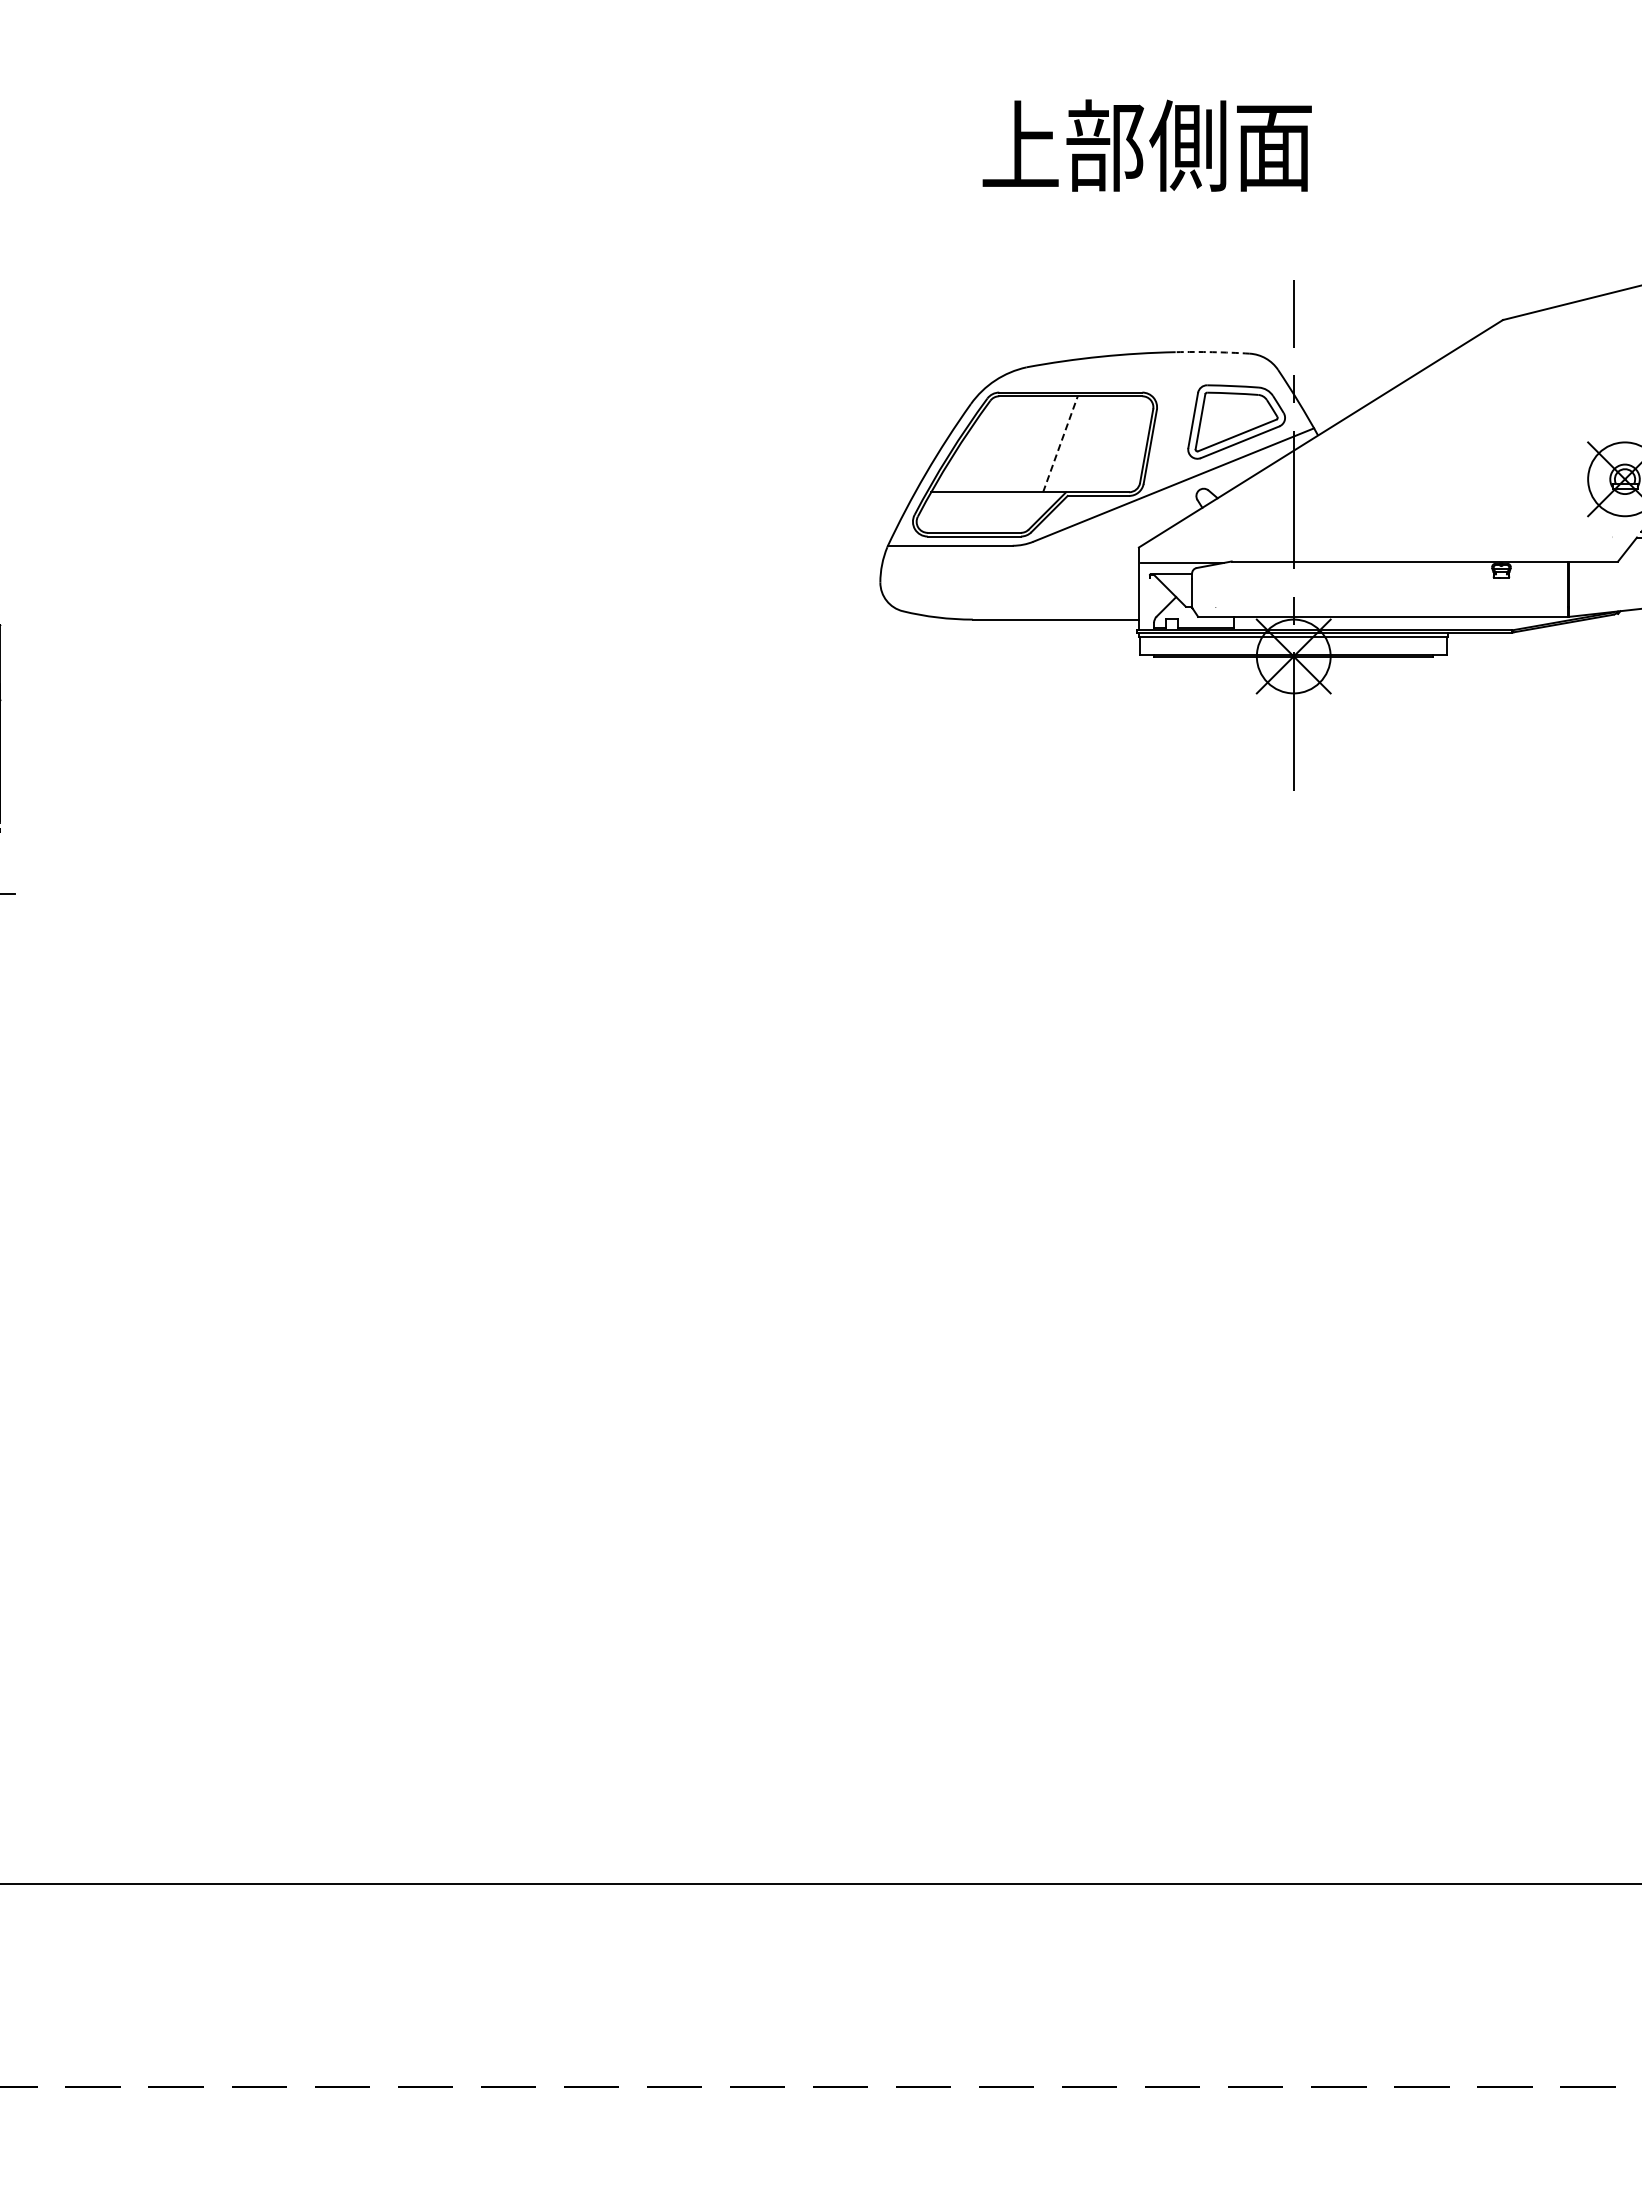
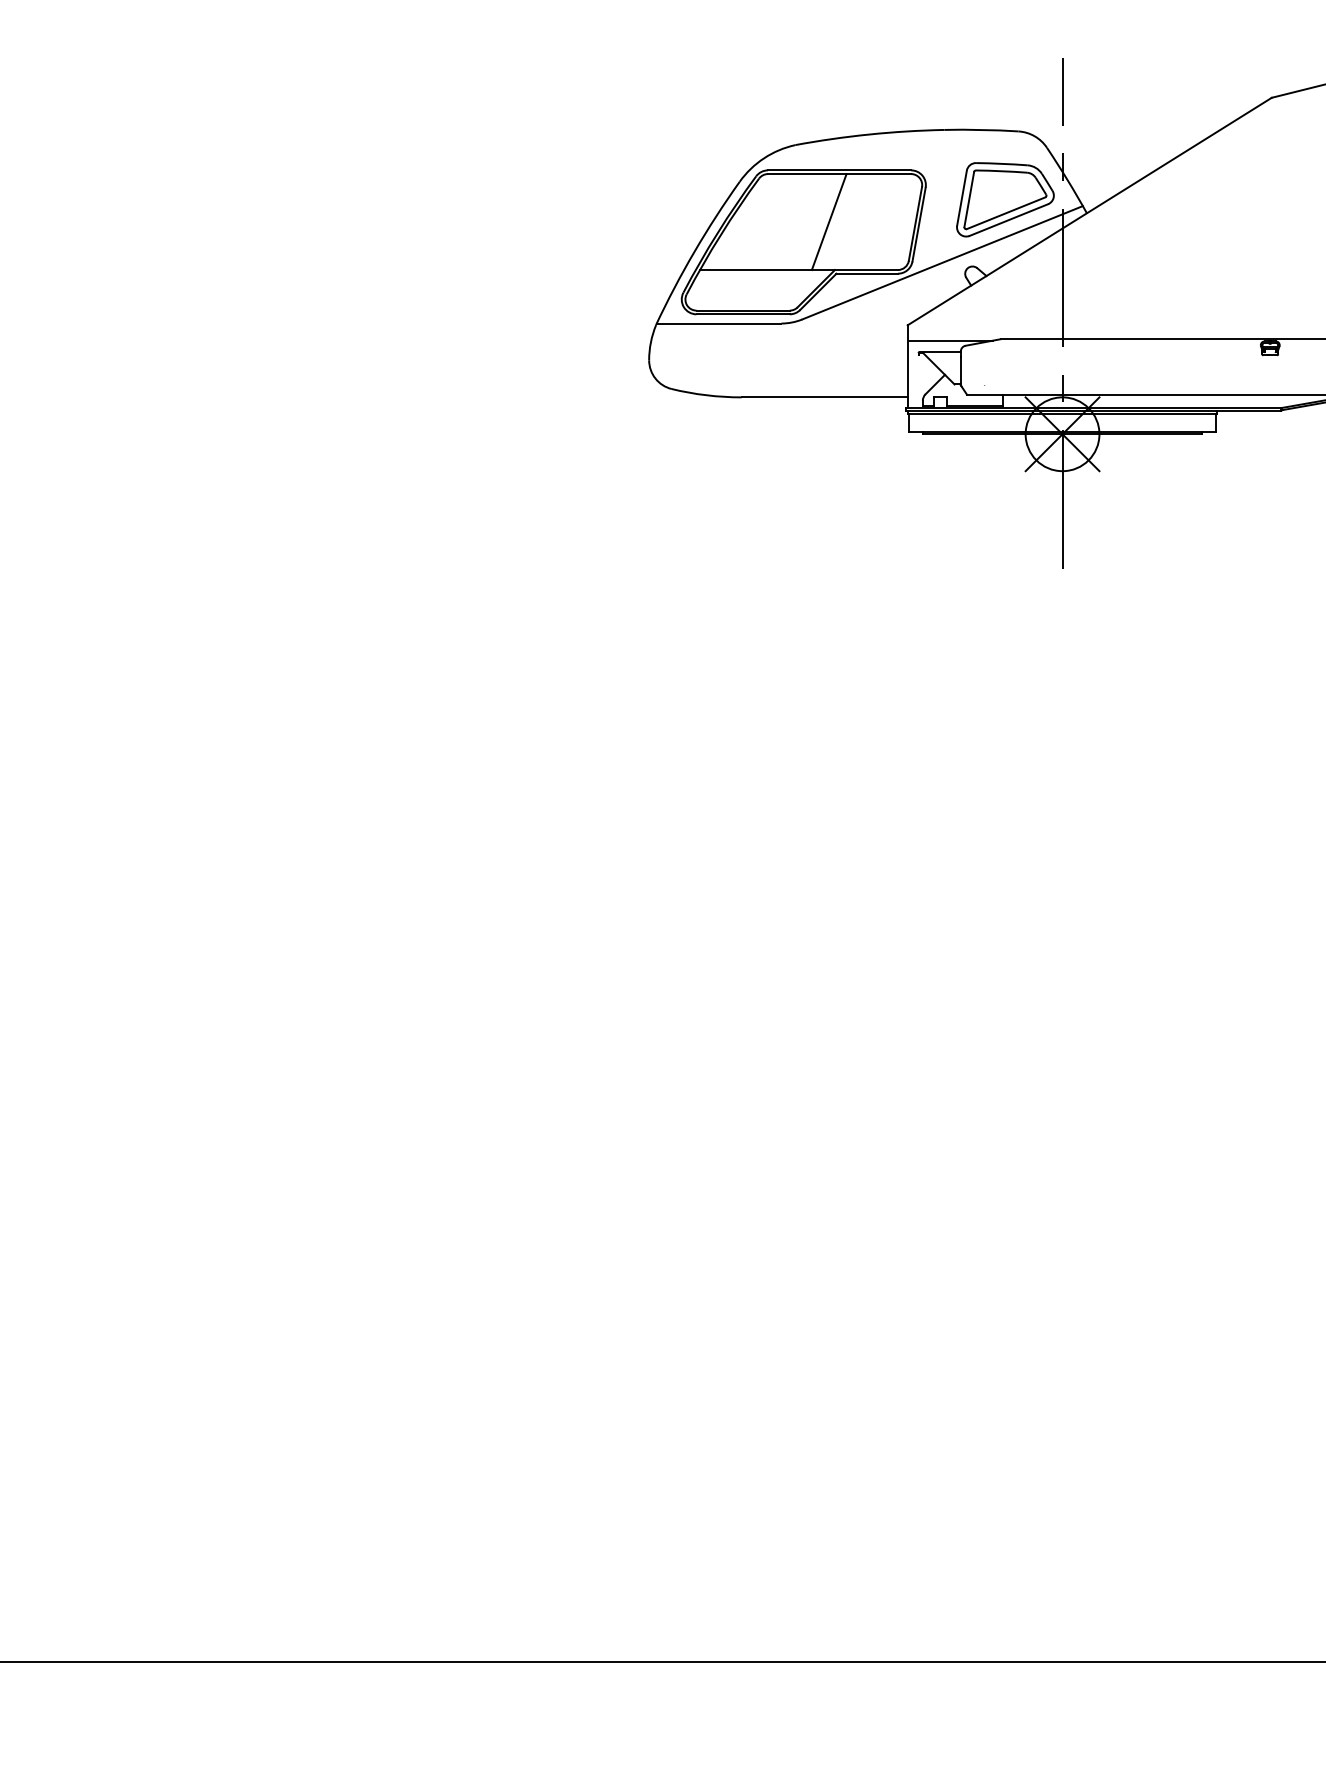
arc: (1212, 352) -> (981, 130), dashed -> solid
line: (1060, 443) -> (829, 221), dashed -> solid

